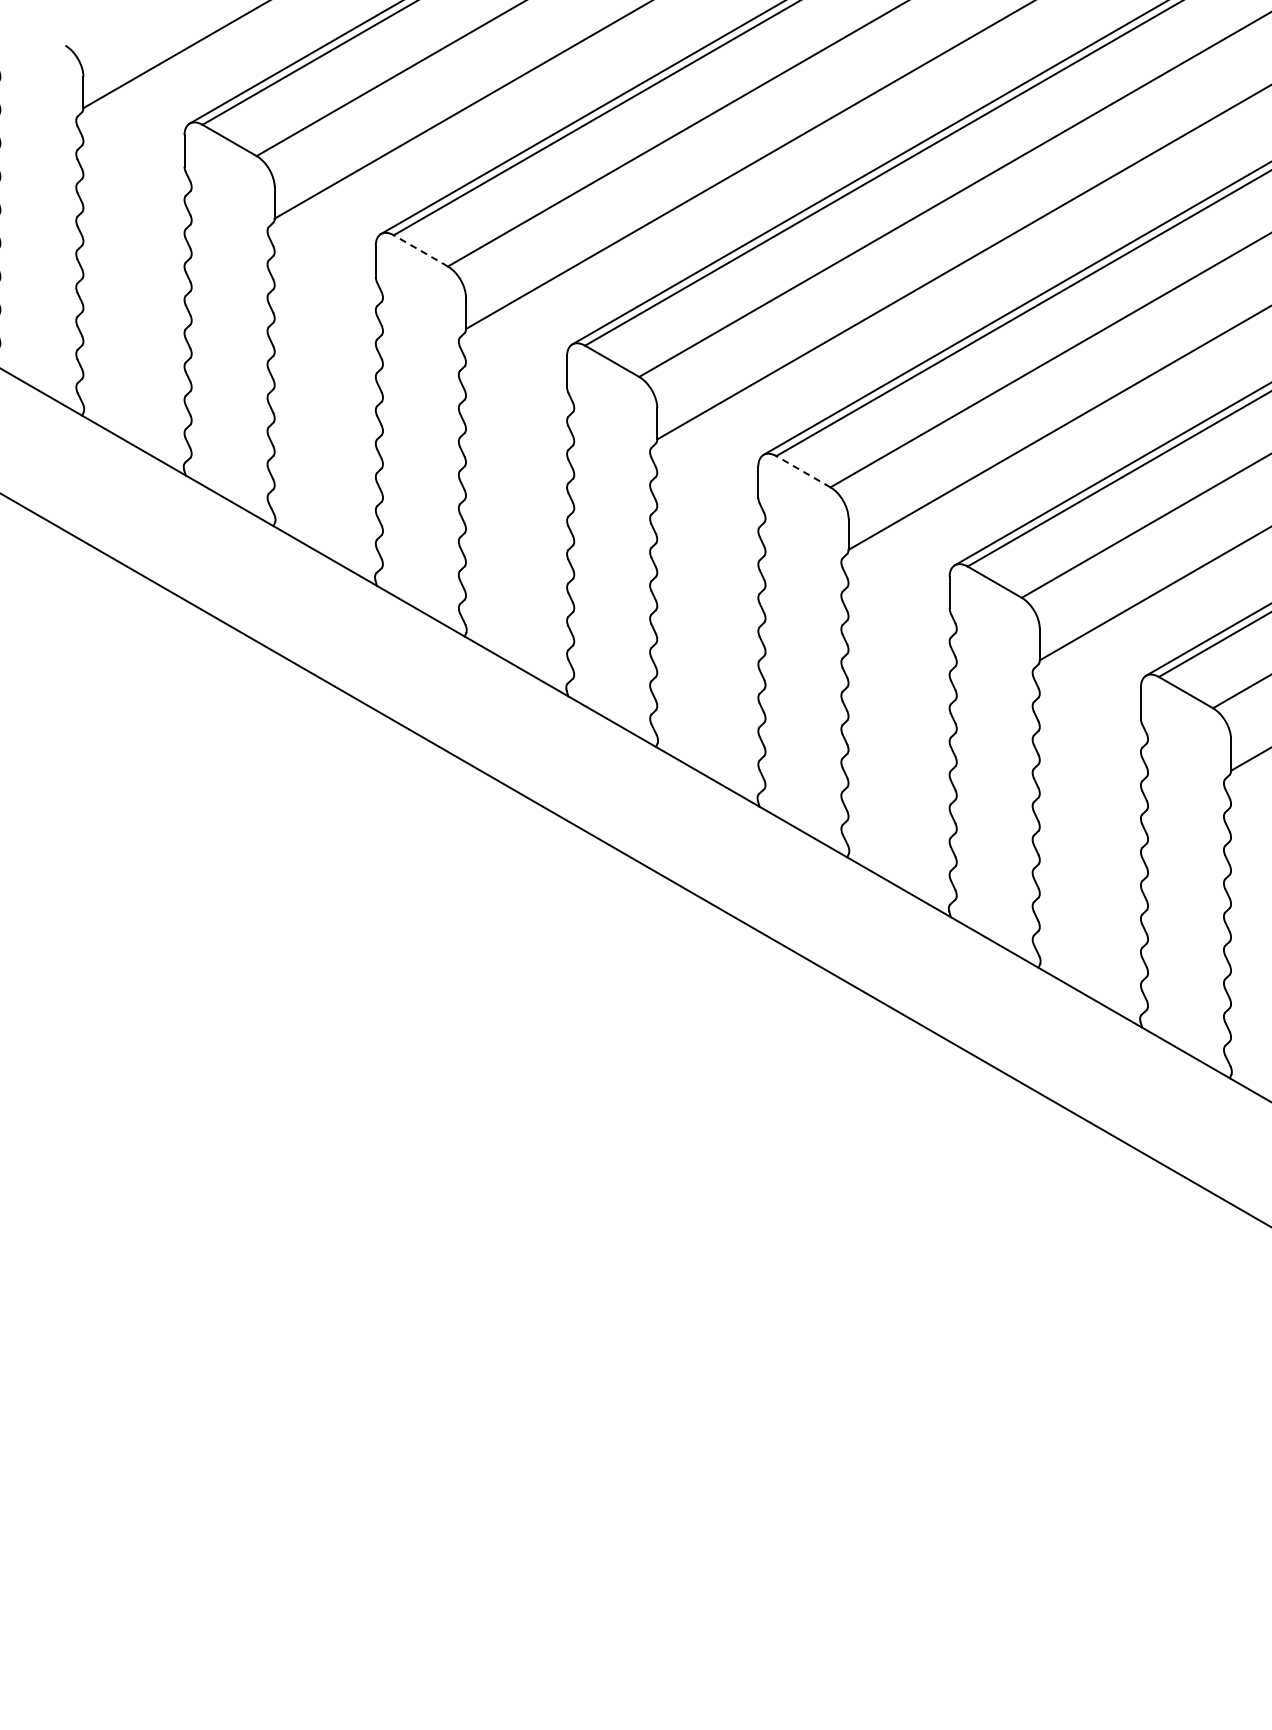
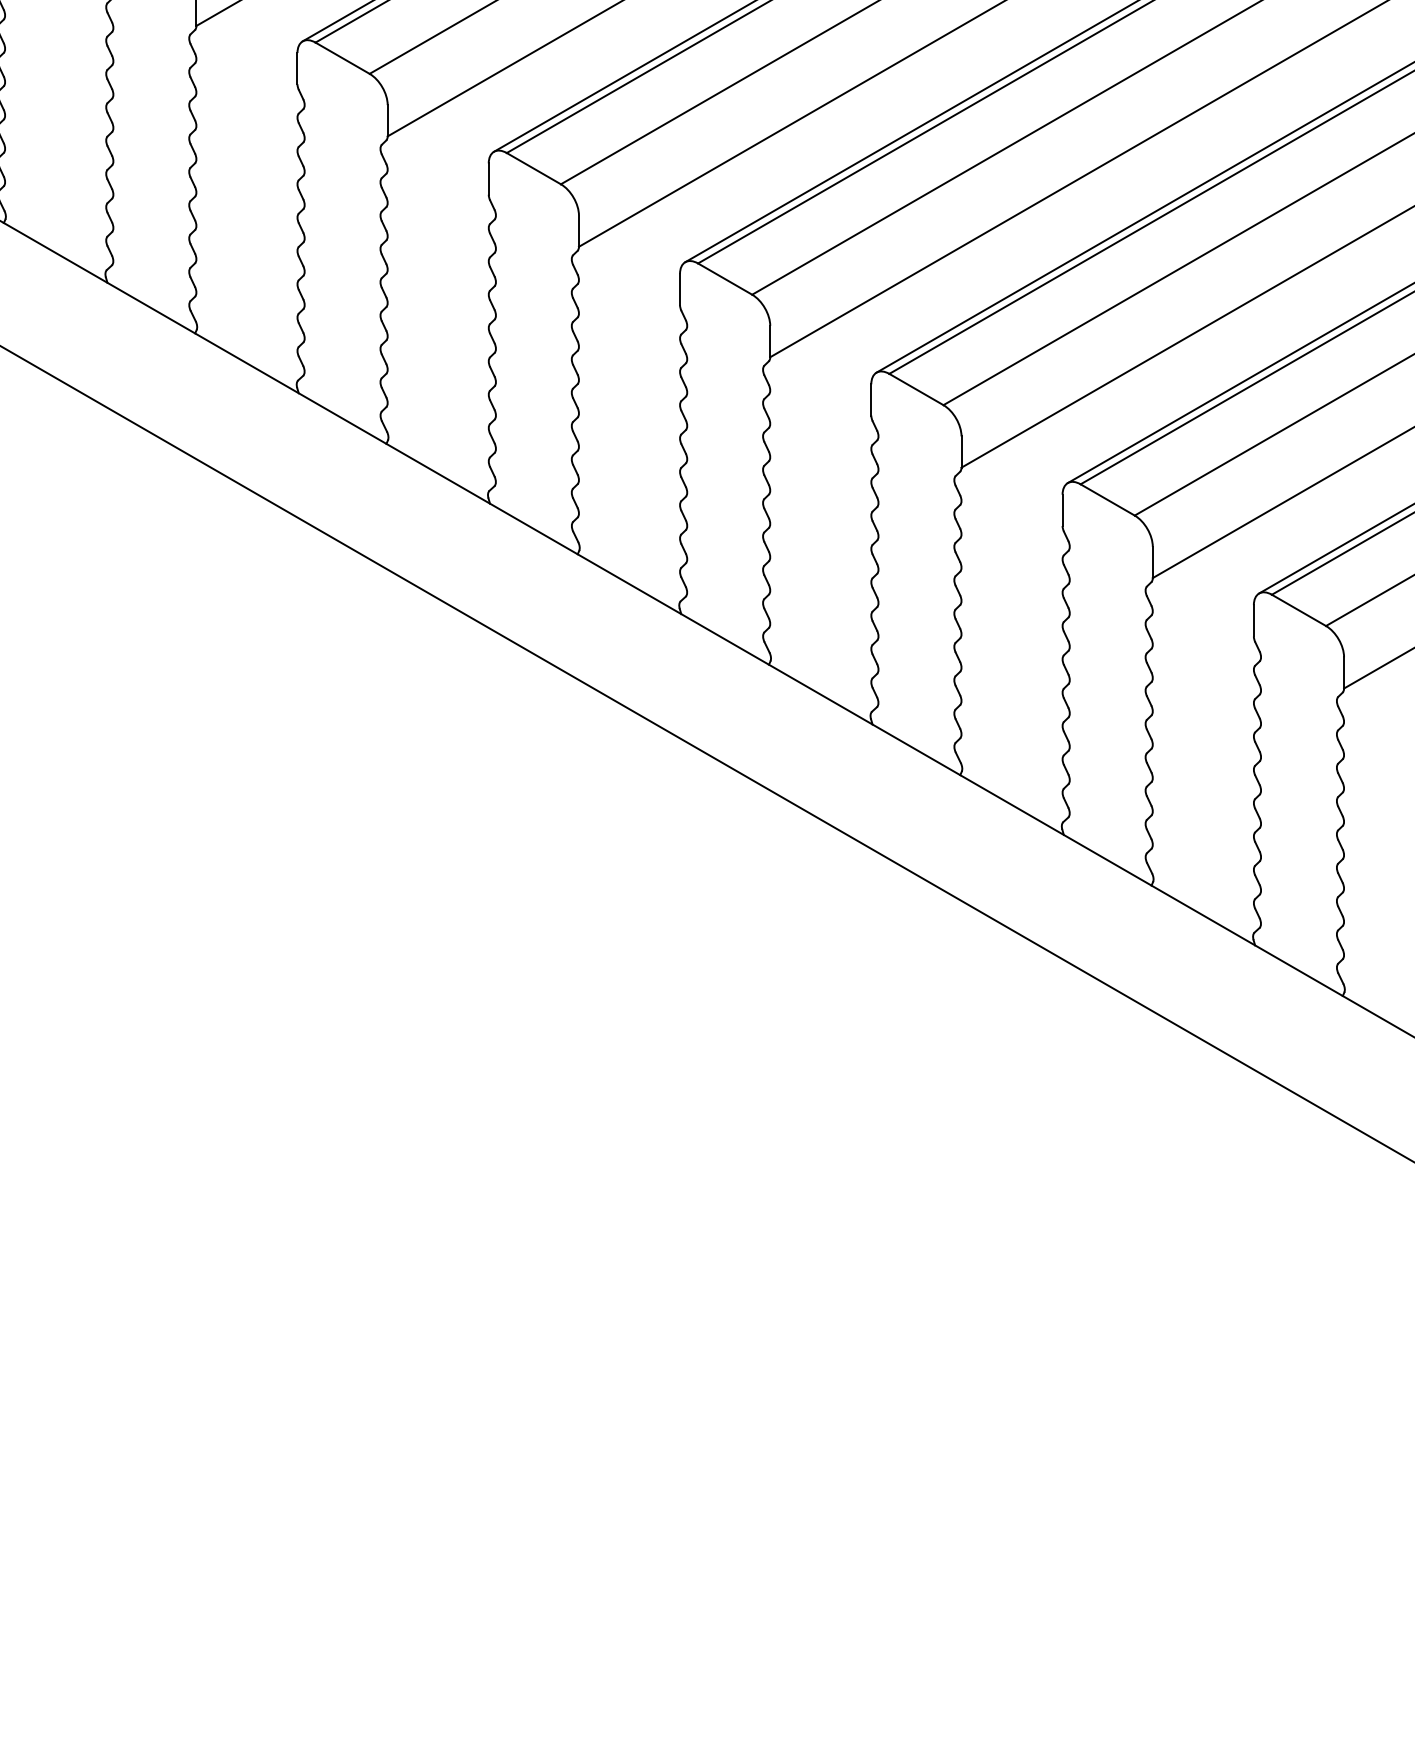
line: (420, 250) -> (533, 168), dashed -> solid
line: (802, 471) -> (915, 389), dashed -> solid

